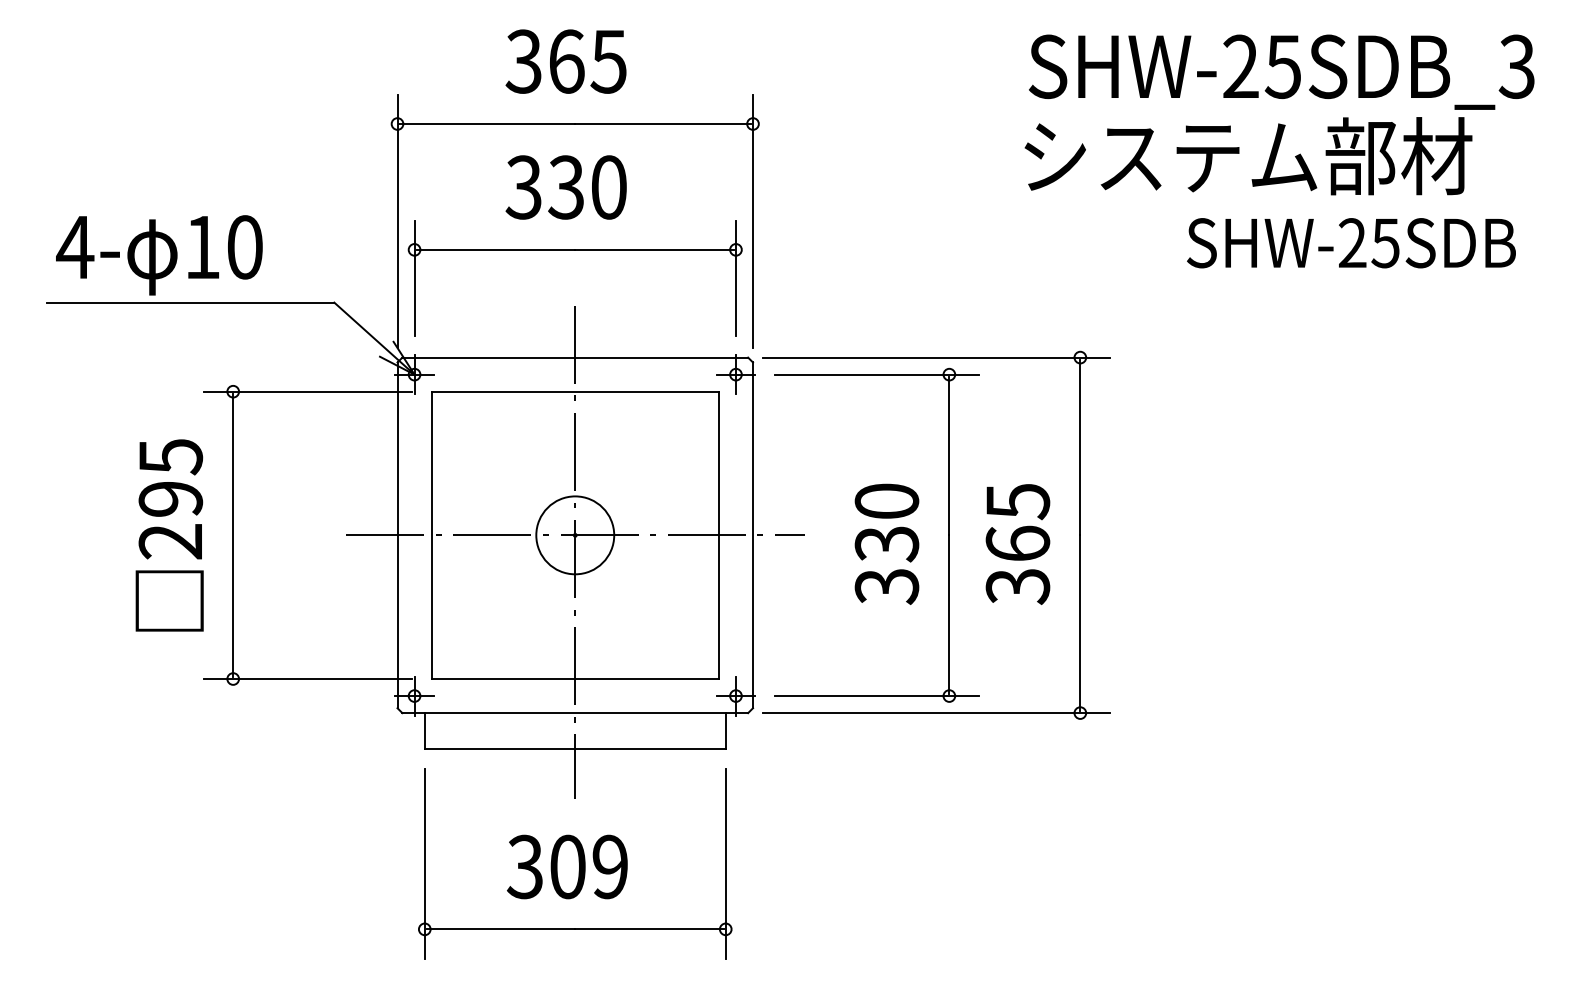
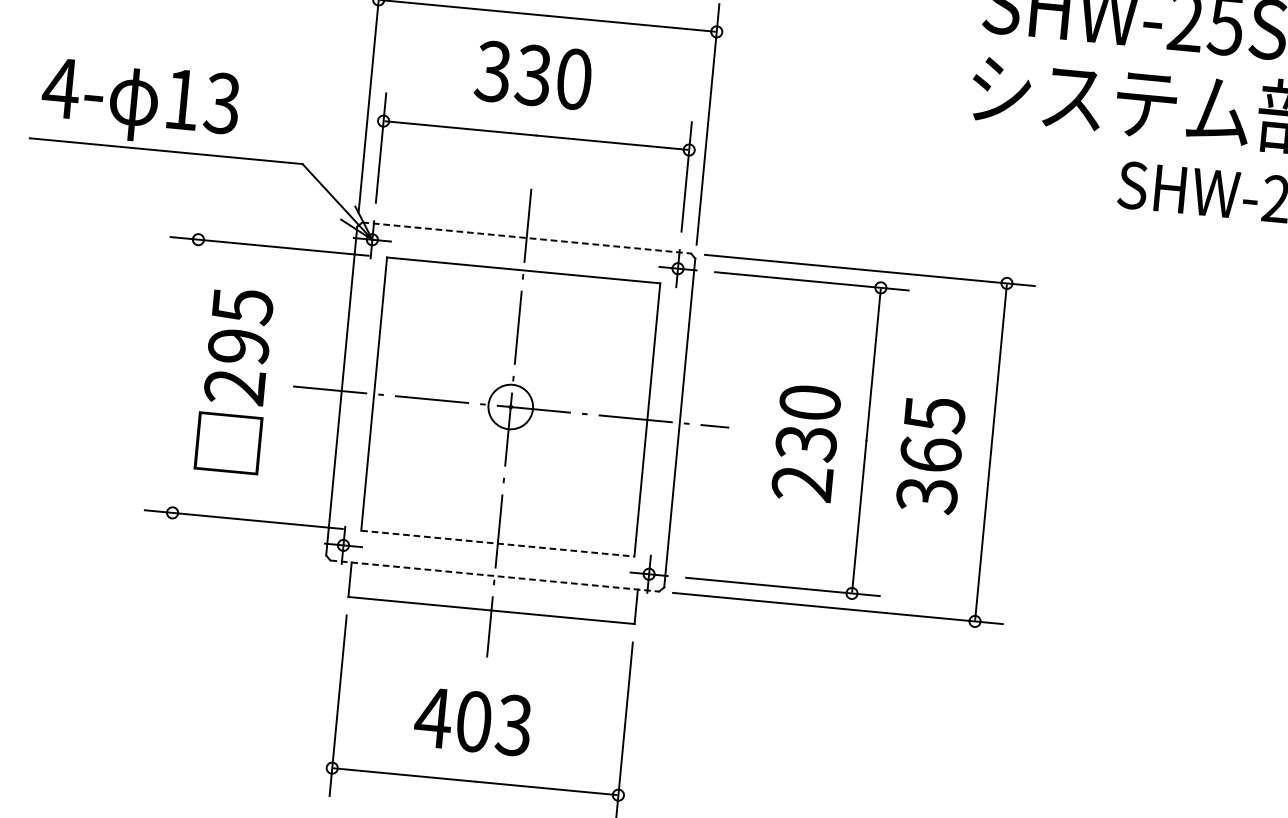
text: (244, 247) -> (222, 103), 10 -> 13
line: (575, 357) -> (526, 237), solid -> dashed
text: (169, 535) -> (234, 381), moved
line: (233, 535) -> (185, 376), removed
circle: (575, 535) -> (510, 407), size x0.6
text: (887, 586) -> (803, 483), 330 -> 230
line: (575, 679) -> (498, 544), solid -> dashed
line: (575, 713) -> (494, 576), solid -> dashed
text: (566, 866) -> (472, 721), 309 -> 403

